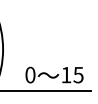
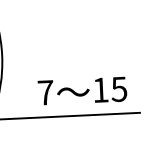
text: (30, 74) -> (45, 91), 0 -> 7

